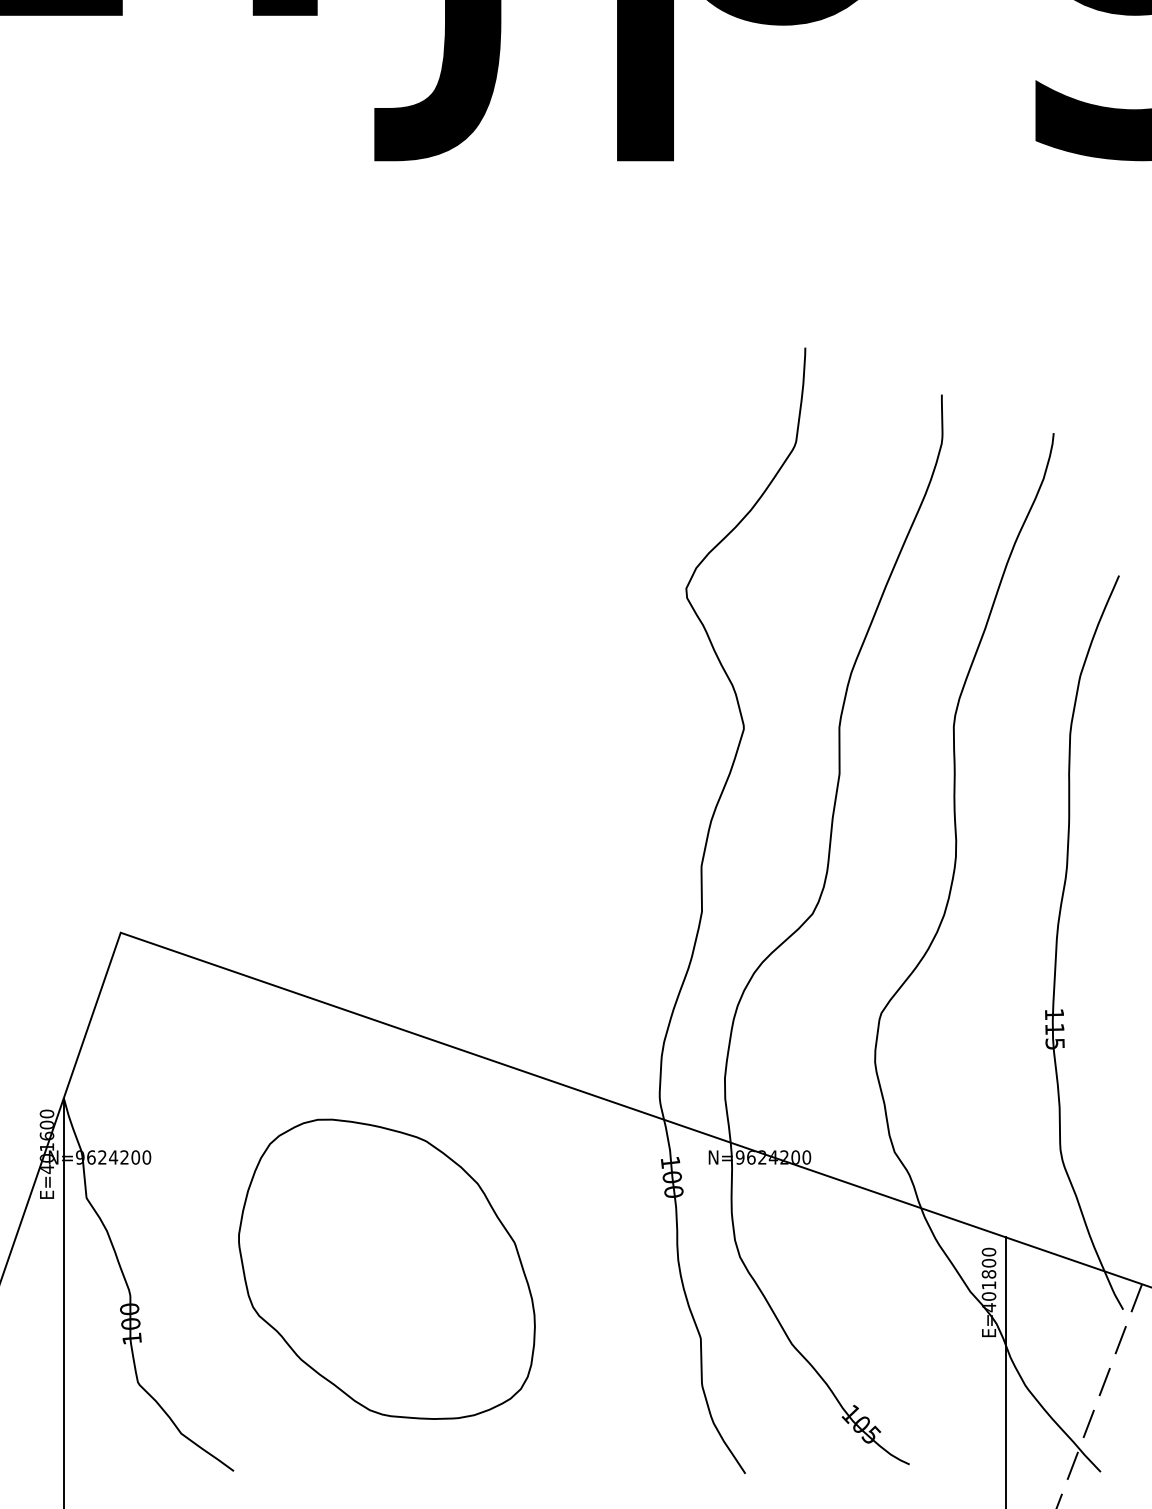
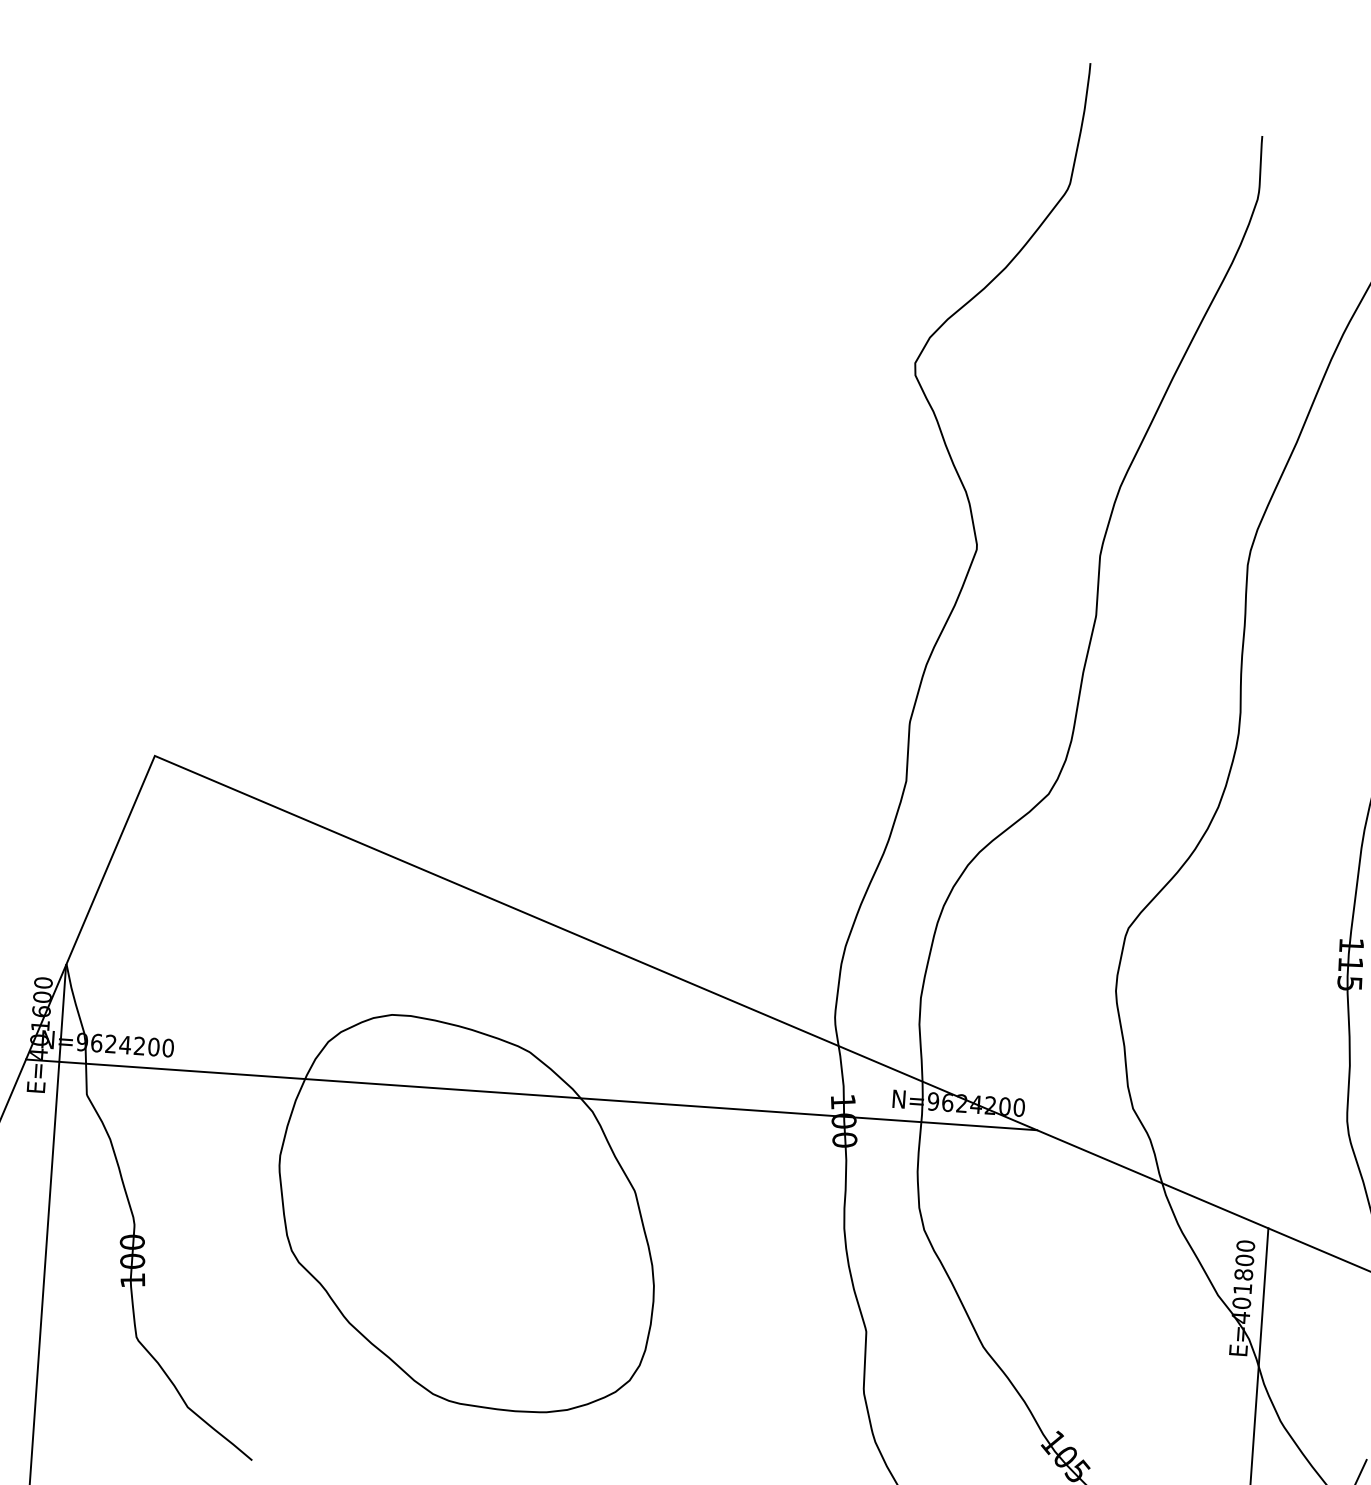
line: (429, 1174) -> (531, 1095), added

